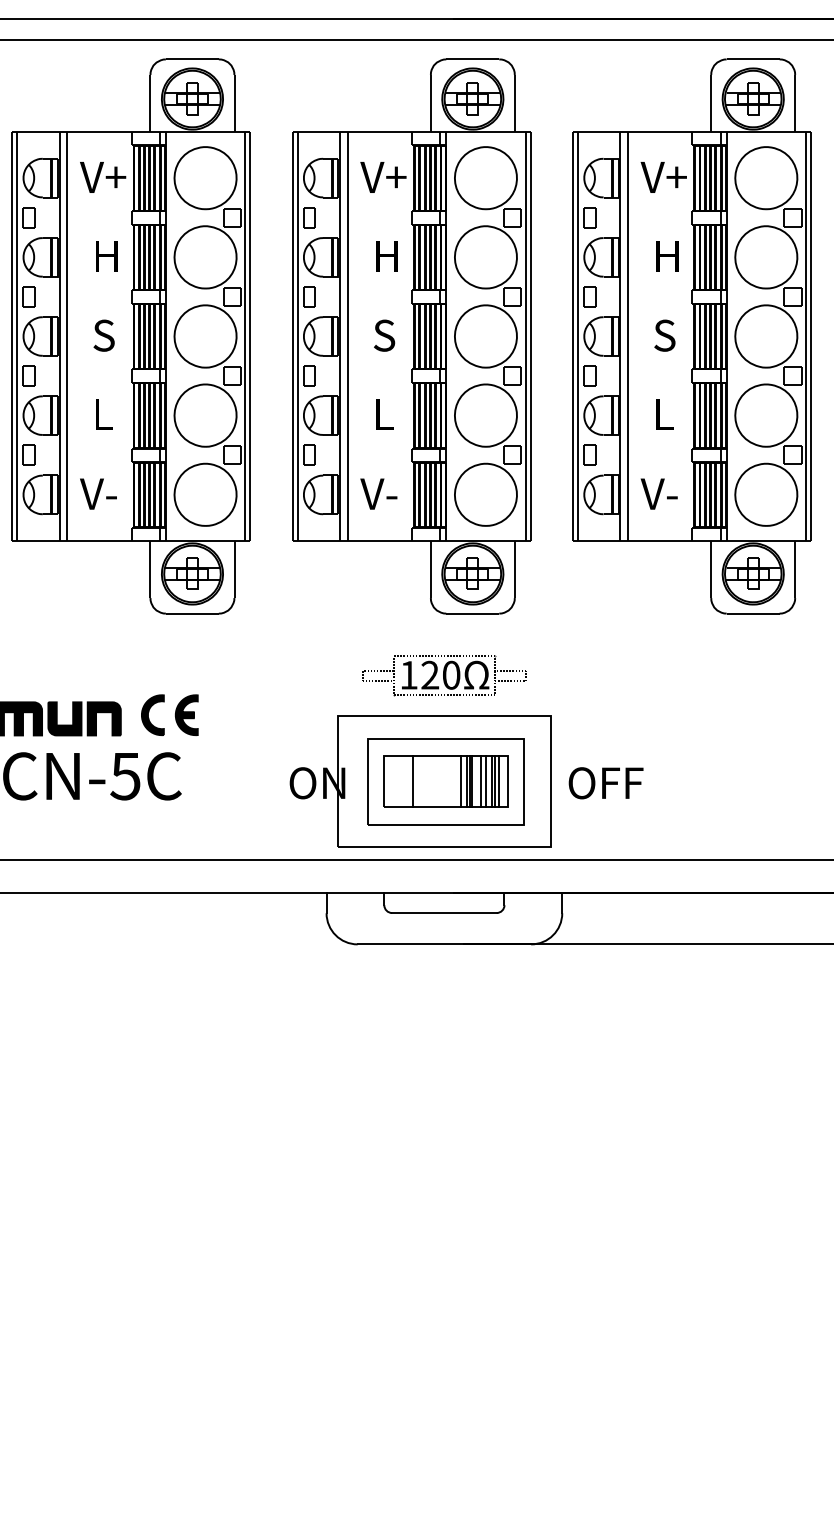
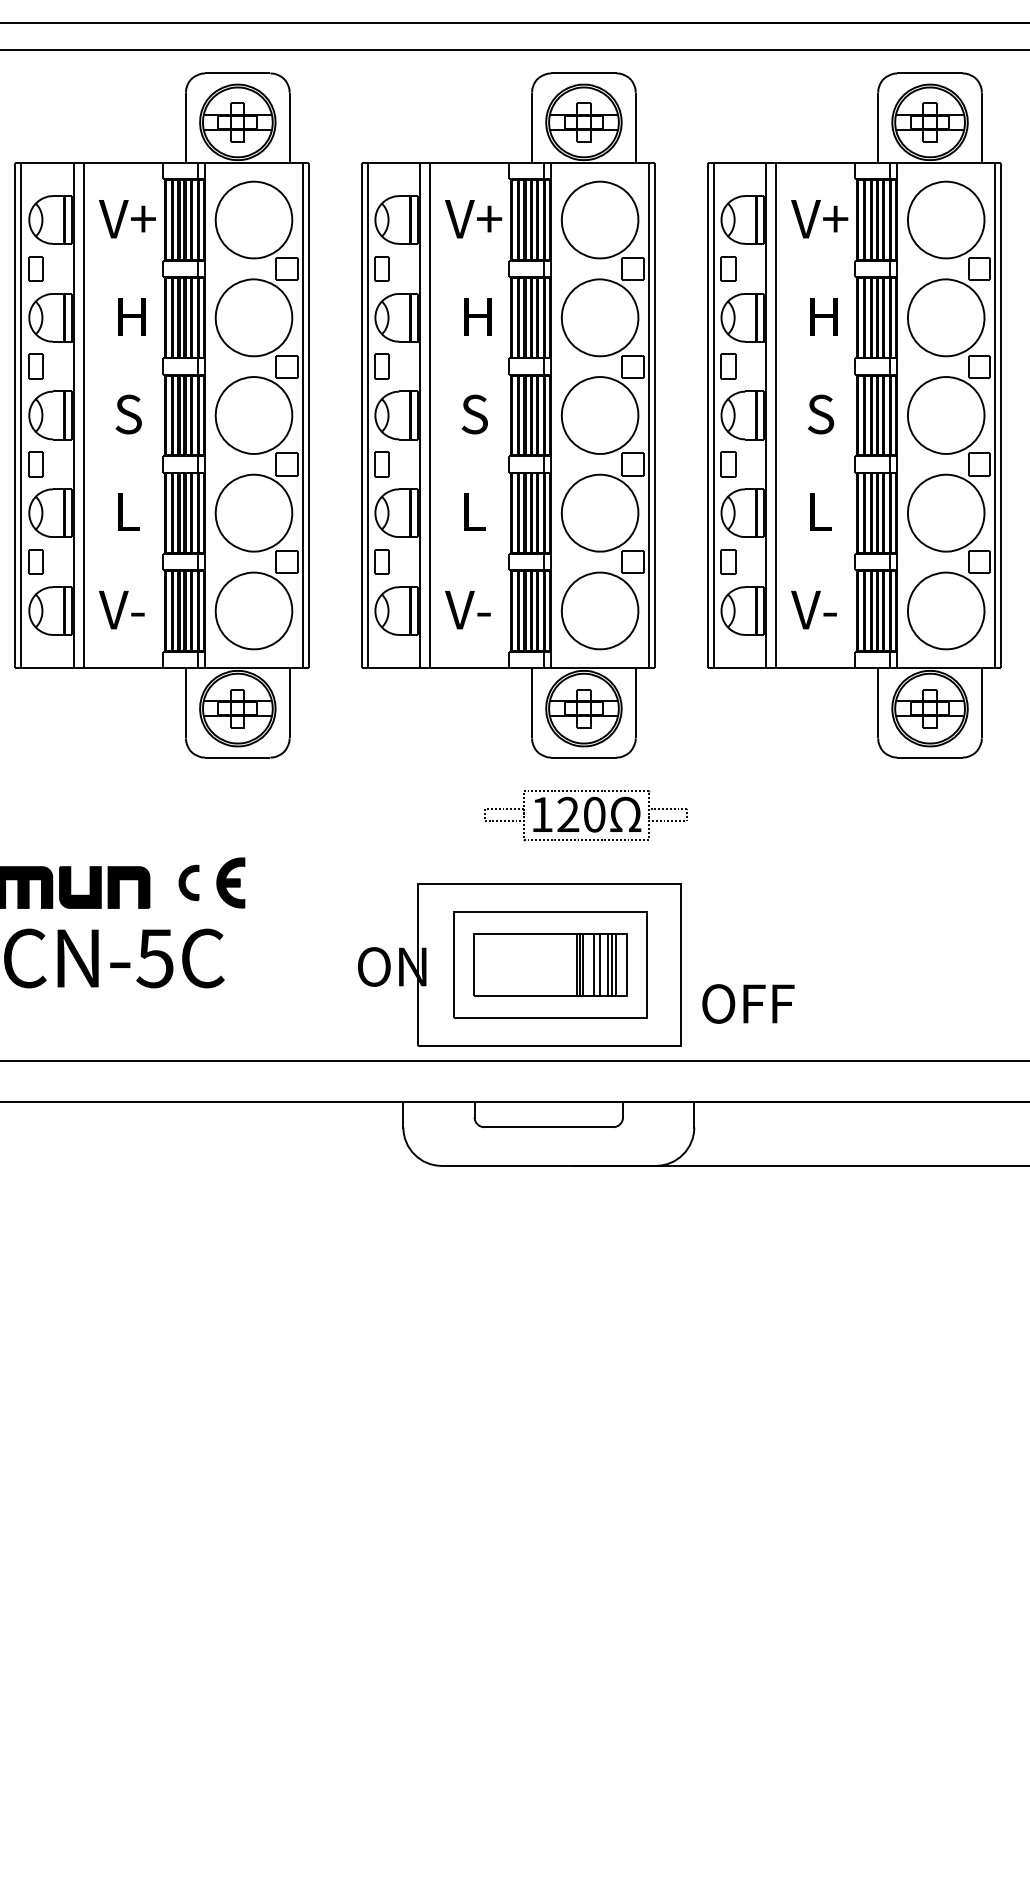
part: (444, 675) -> (585, 815), moved
part: (152, 714) -> (188, 882), size x0.7
line: (412, 781) -> (509, 964), removed
line: (460, 781) -> (568, 964), removed
text: (606, 782) -> (748, 1003), moved

